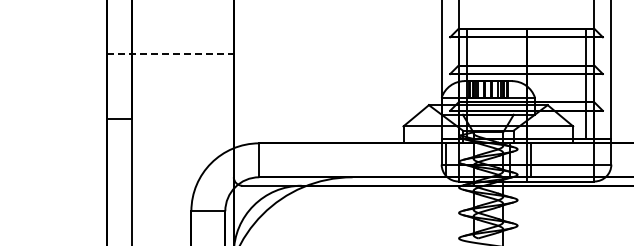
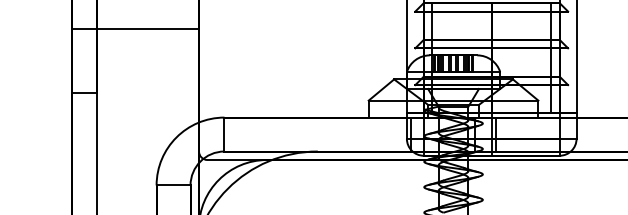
line: (170, 54) -> (135, 28), dashed -> solid

